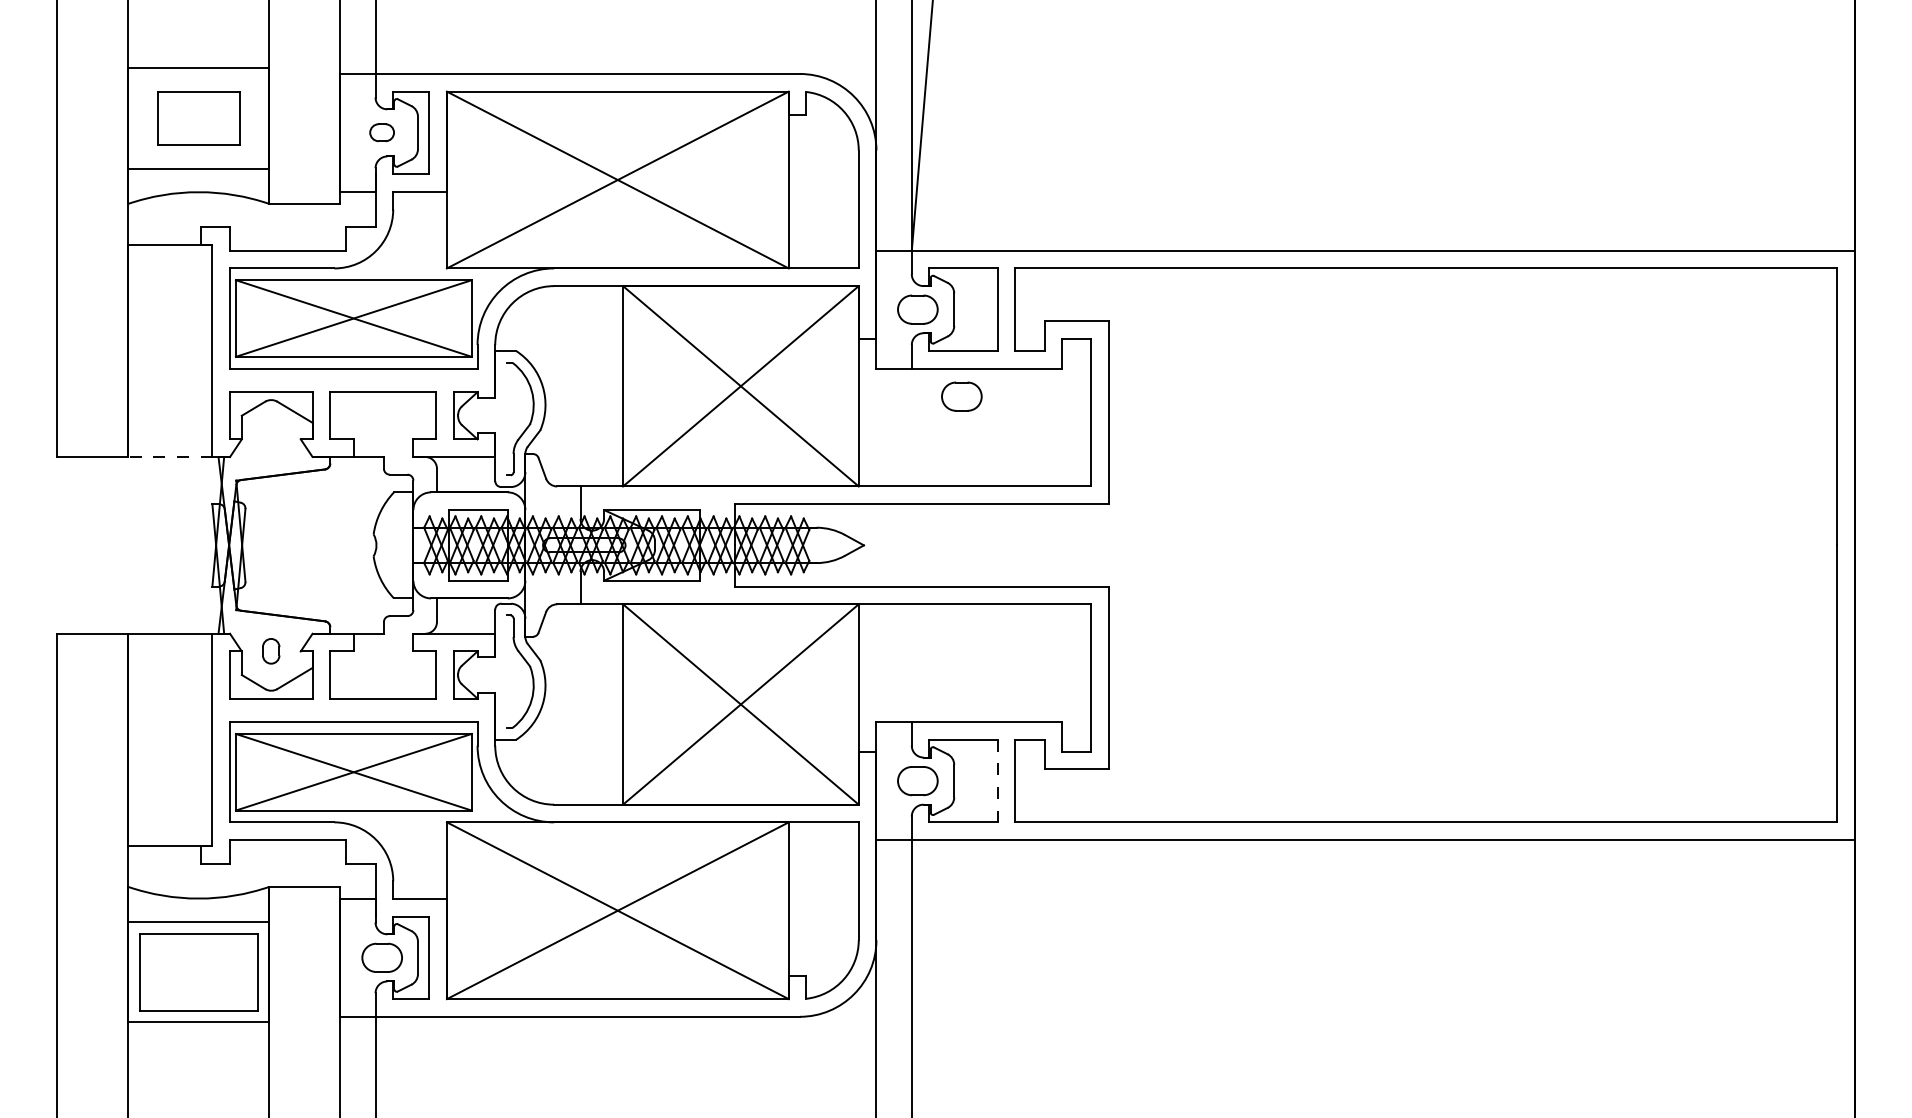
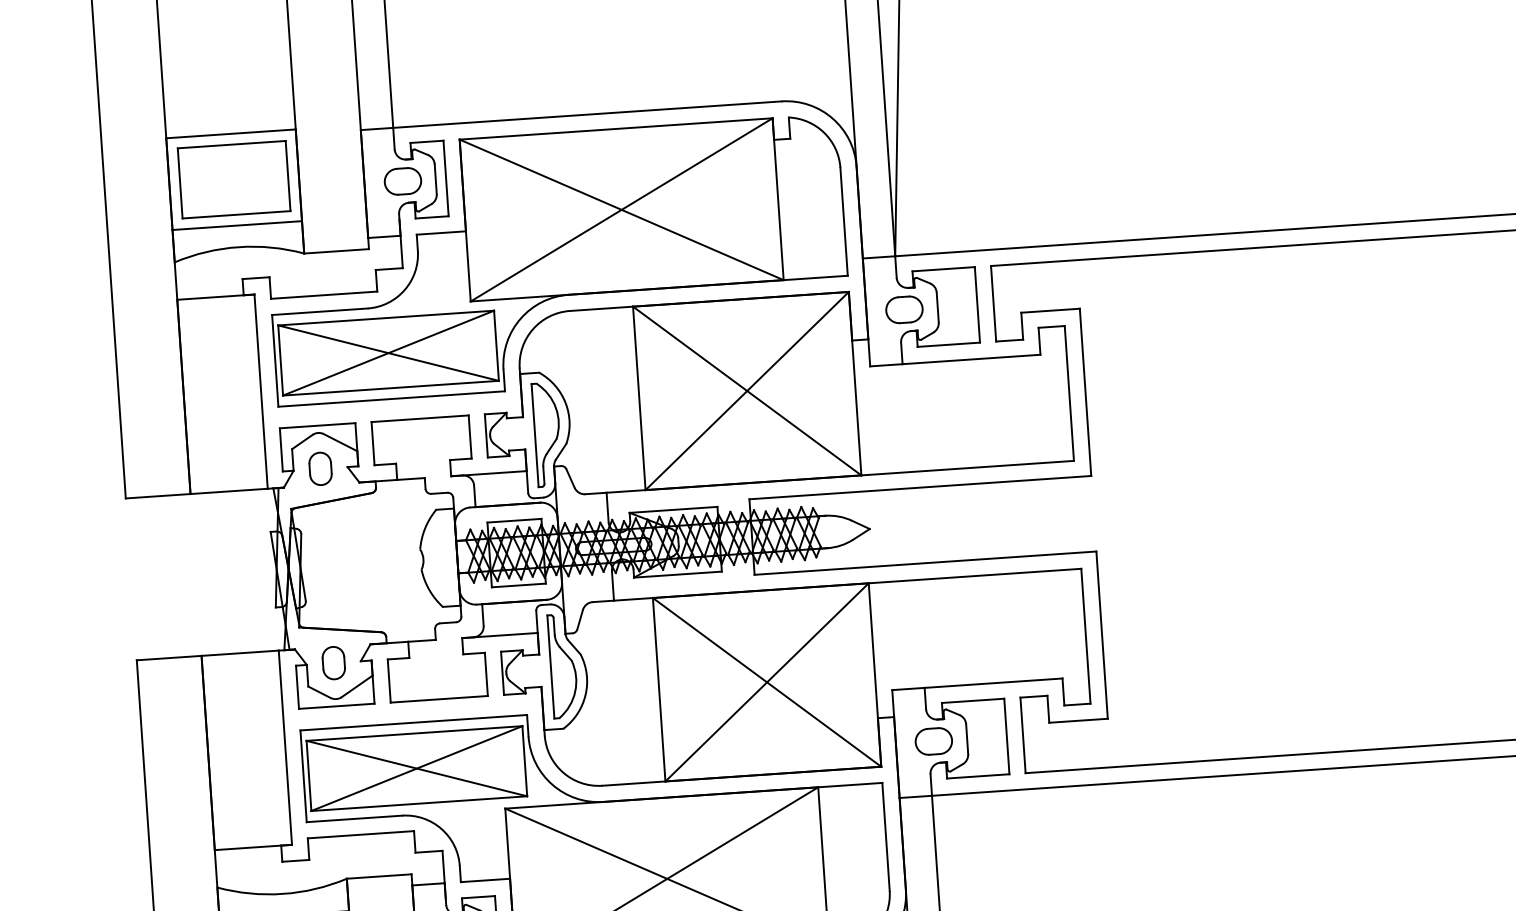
part: (198, 118) -> (233, 179), size x1.43
part: (381, 132) -> (402, 181), size x1.67
part: (961, 396) -> (949, 386), removed
line: (507, 418) -> (535, 435), added
part: (270, 438) -> (319, 468), added
line: (169, 457) -> (228, 491), dashed -> solid
part: (270, 650) -> (333, 662), size x1.43
line: (507, 671) -> (551, 666), added
line: (997, 781) -> (1006, 736), dashed -> solid

